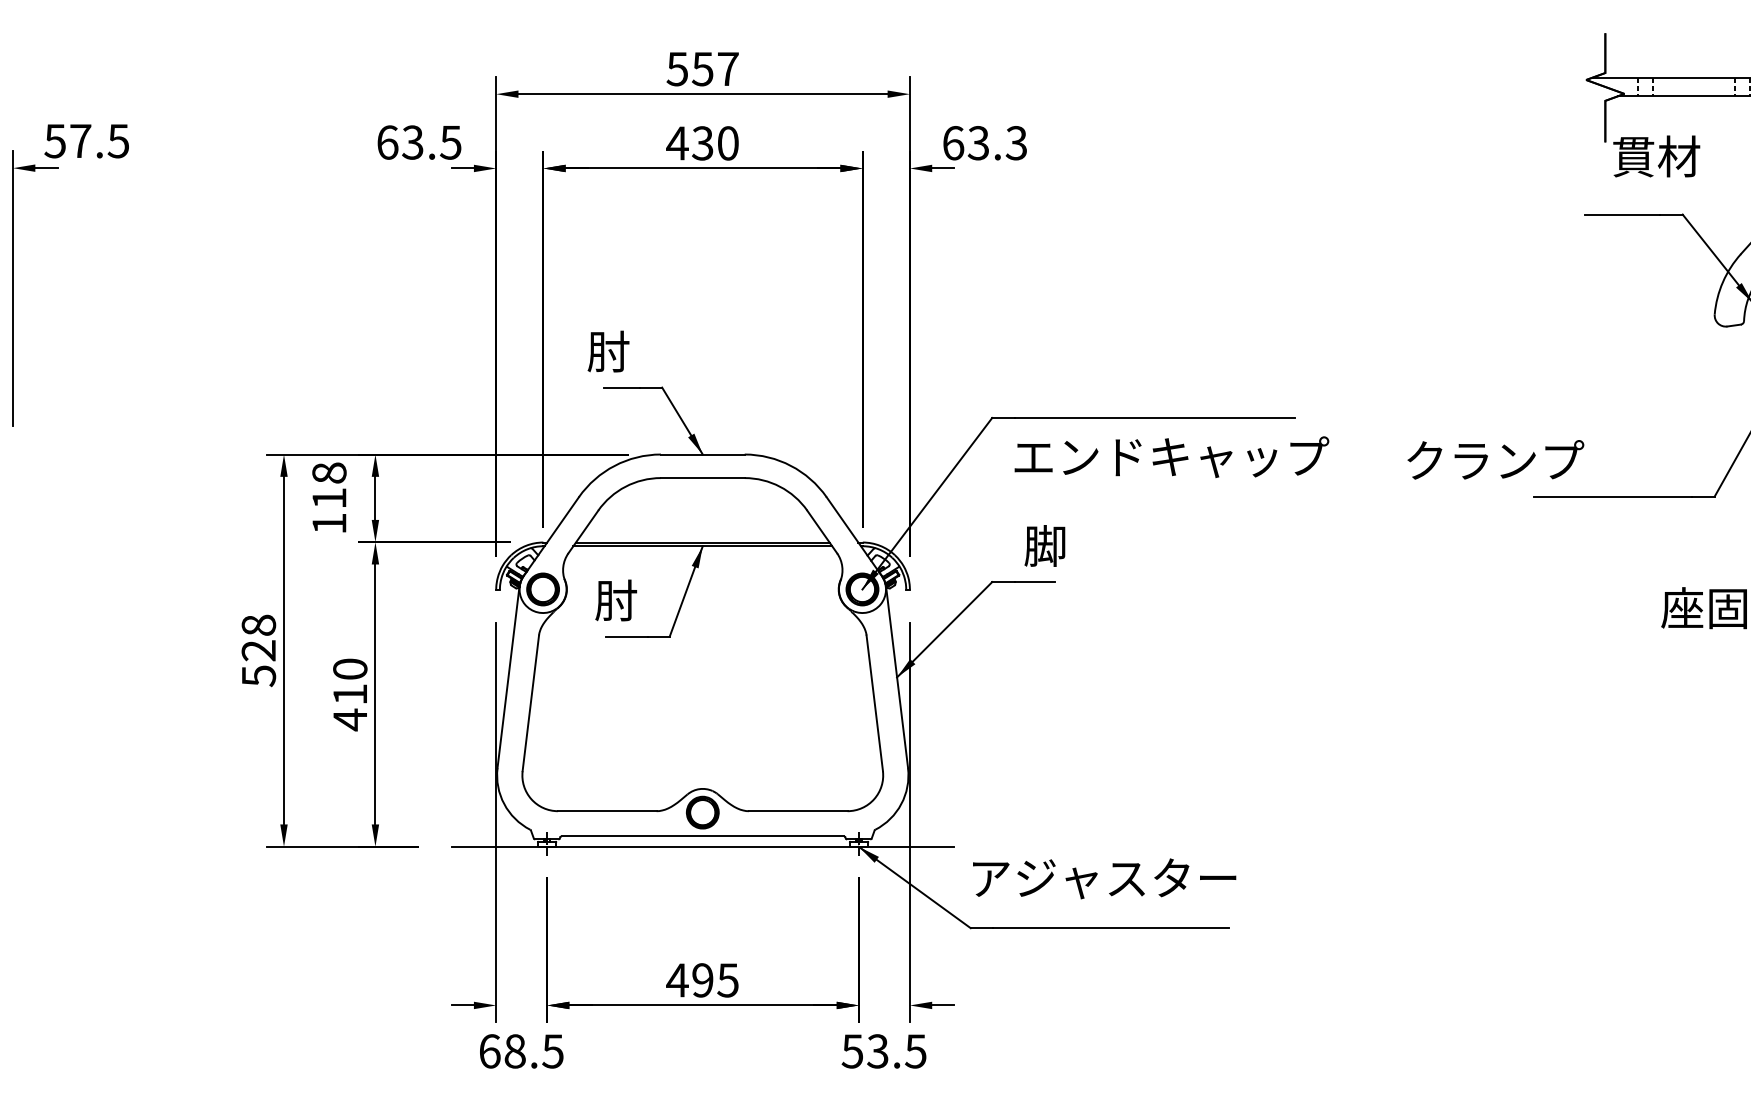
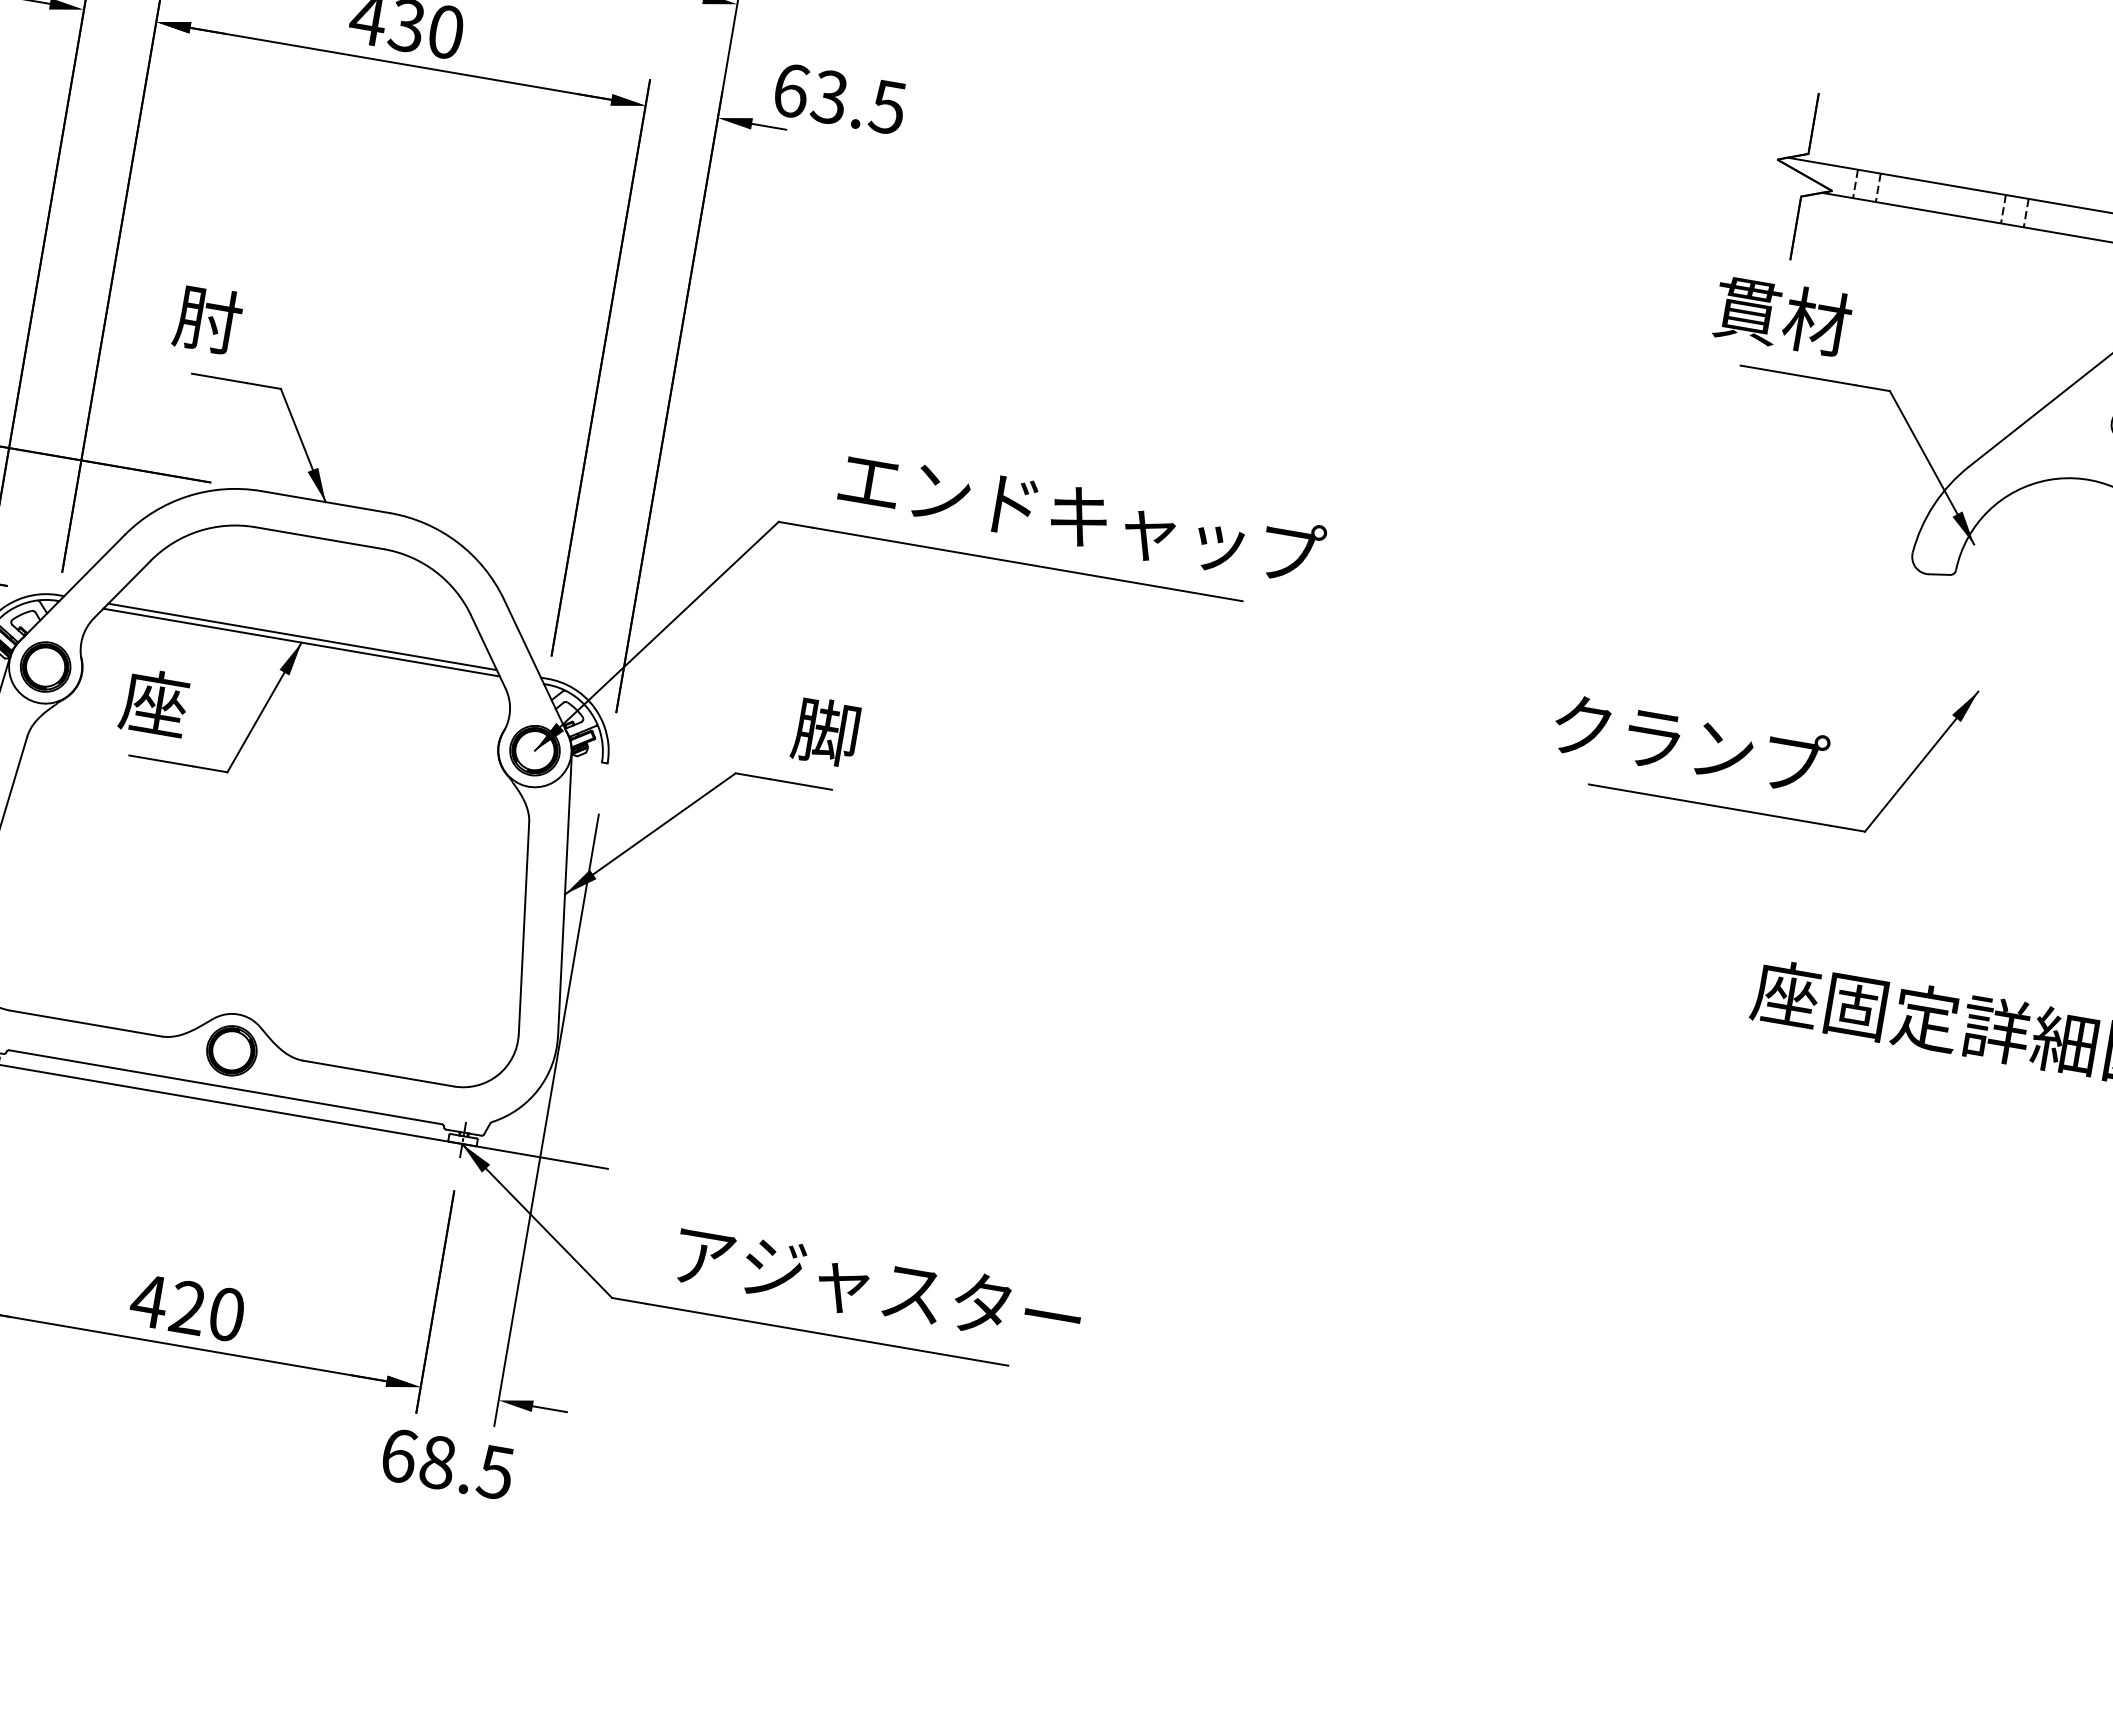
text: (1015, 143) -> (886, 107), 63.3 -> 63.5
text: (1656, 156) -> (1782, 315), moved
text: (1171, 456) -> (1081, 516), moved
text: (1495, 459) -> (1690, 743), moved
text: (616, 600) -> (155, 703), 肘 -> 座
text: (1104, 878) -> (878, 1287), moved
text: (715, 980) -> (207, 1311), 495 -> 420
text: (864, 1051) -> (417, 1459), 53.5 -> 68.5

